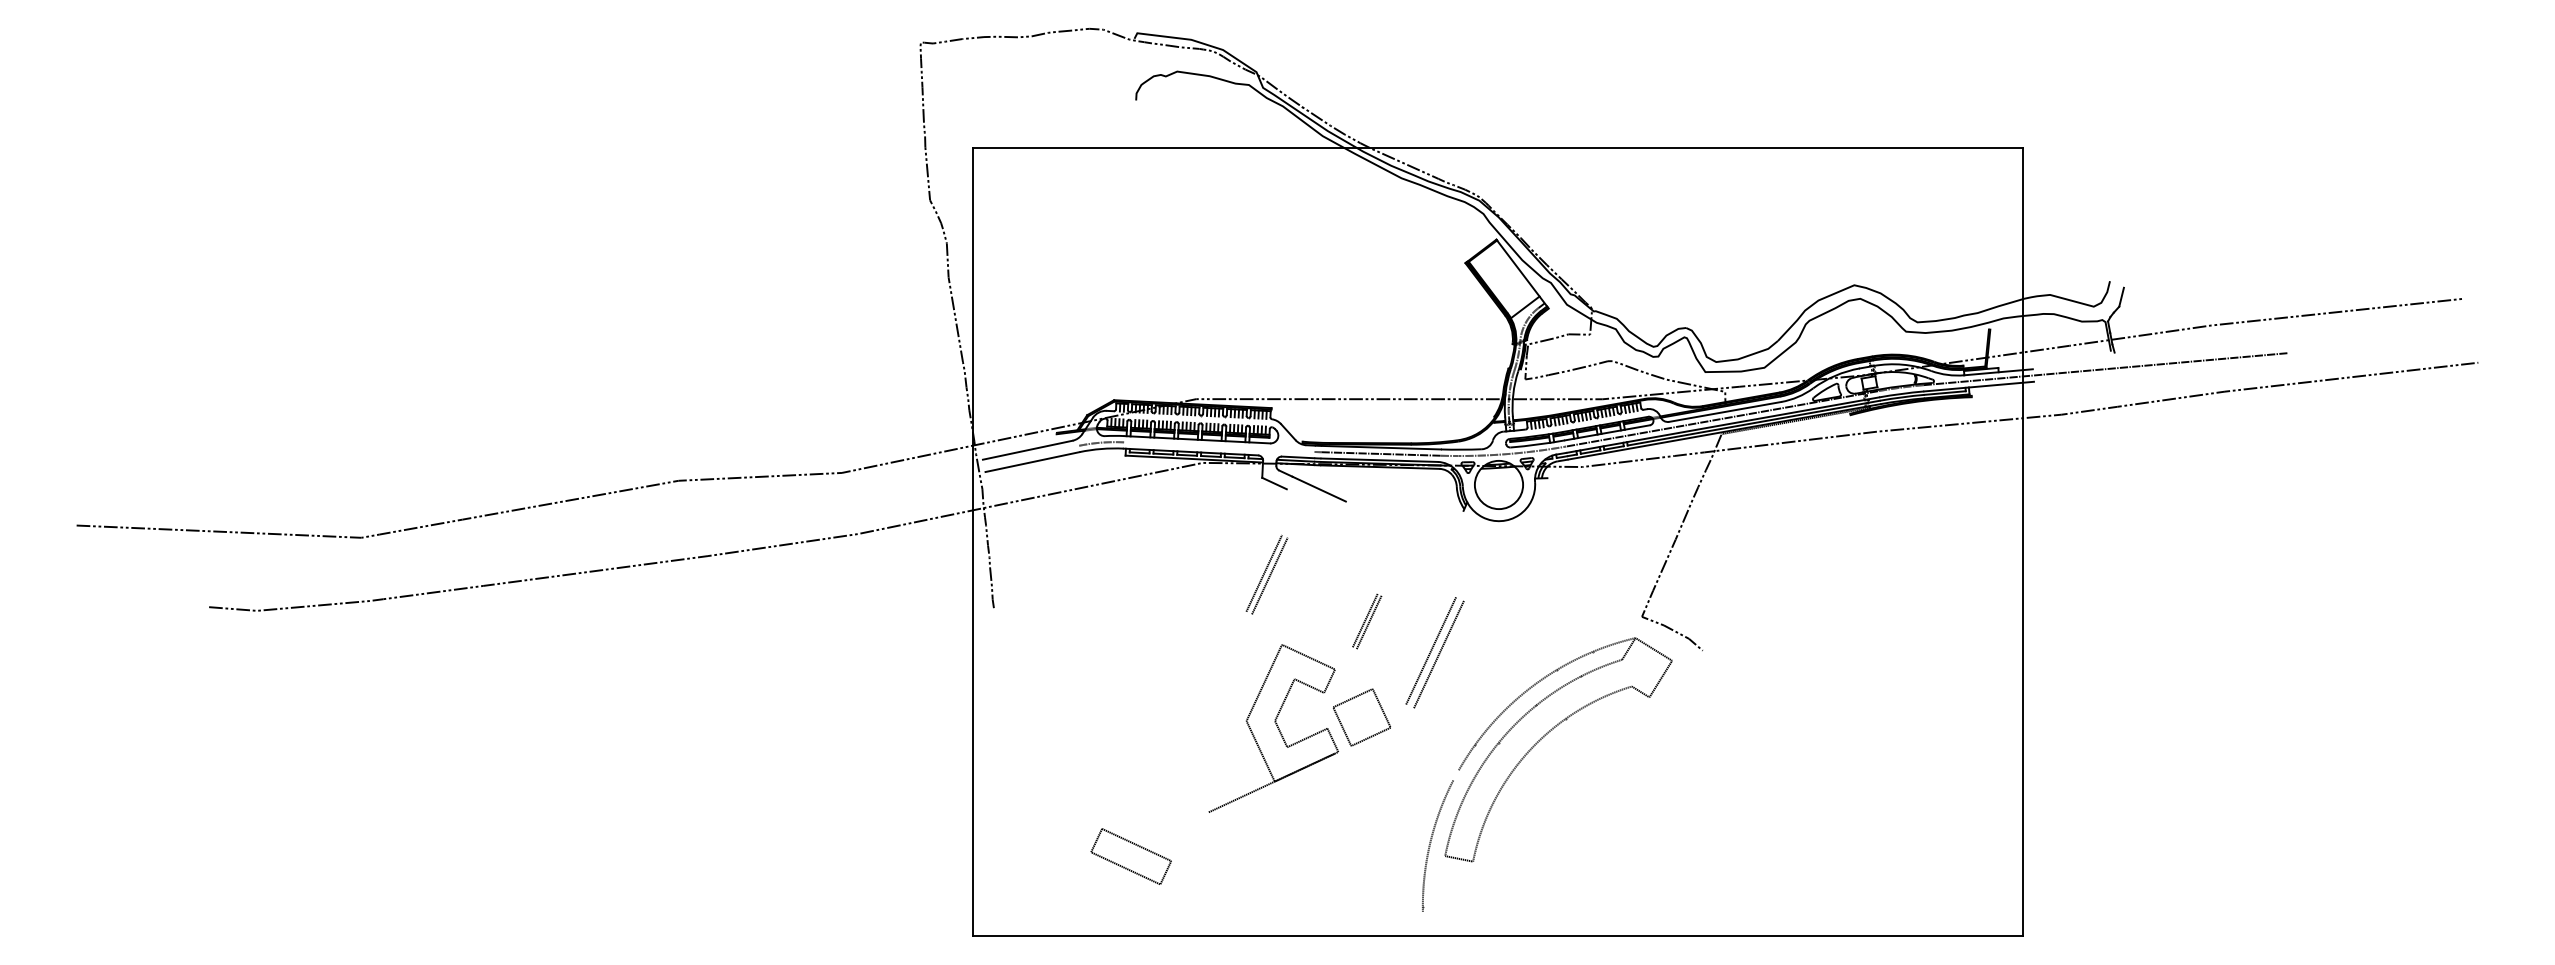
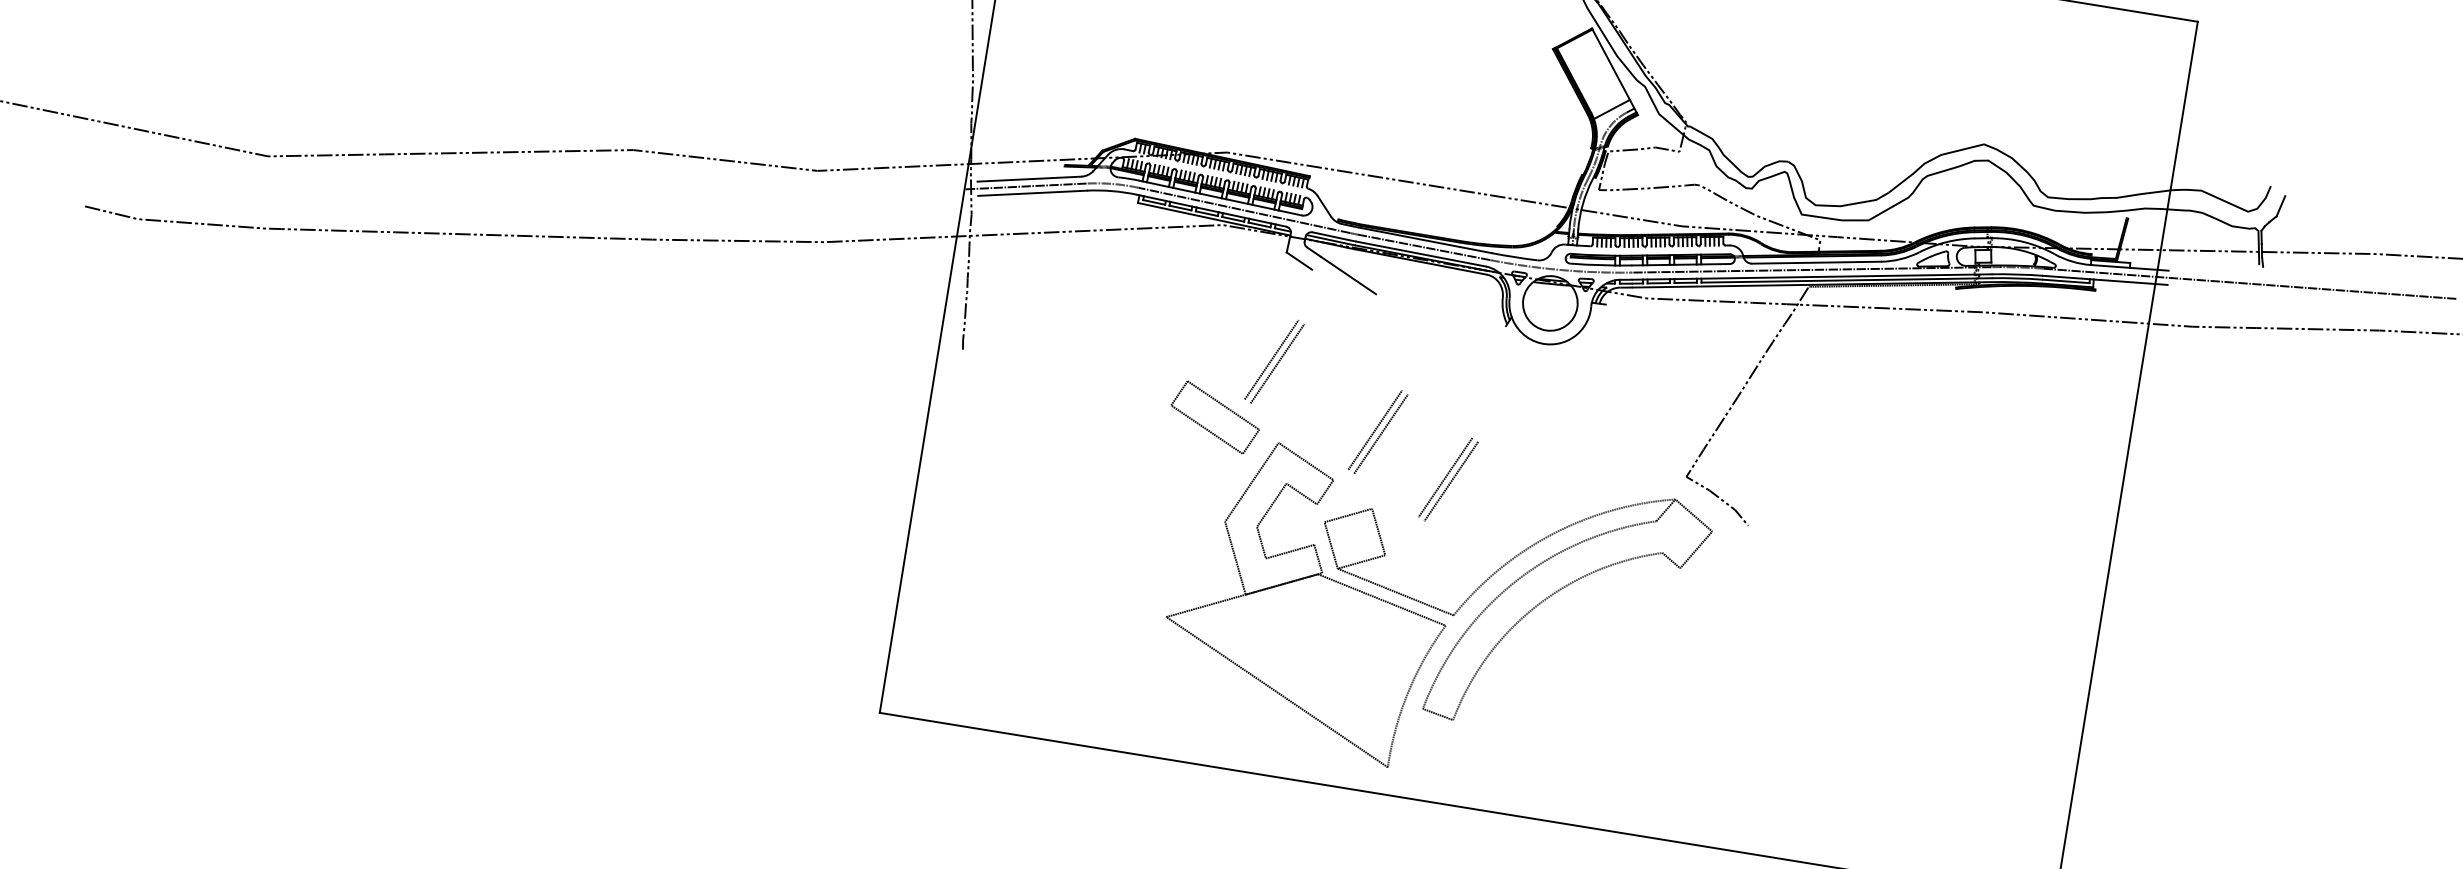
line: (1219, 446) -> (1244, 209), added
line: (1025, 457) -> (1025, 186), added
part: (1367, 621) -> (1378, 432), size x1.43
part: (1434, 652) -> (1447, 479), size x0.71
line: (1404, 758) -> (1395, 592), added
line: (1393, 766) -> (1381, 599), added
part: (1130, 856) -> (1214, 417), moved
line: (1315, 861) -> (1276, 691), added

